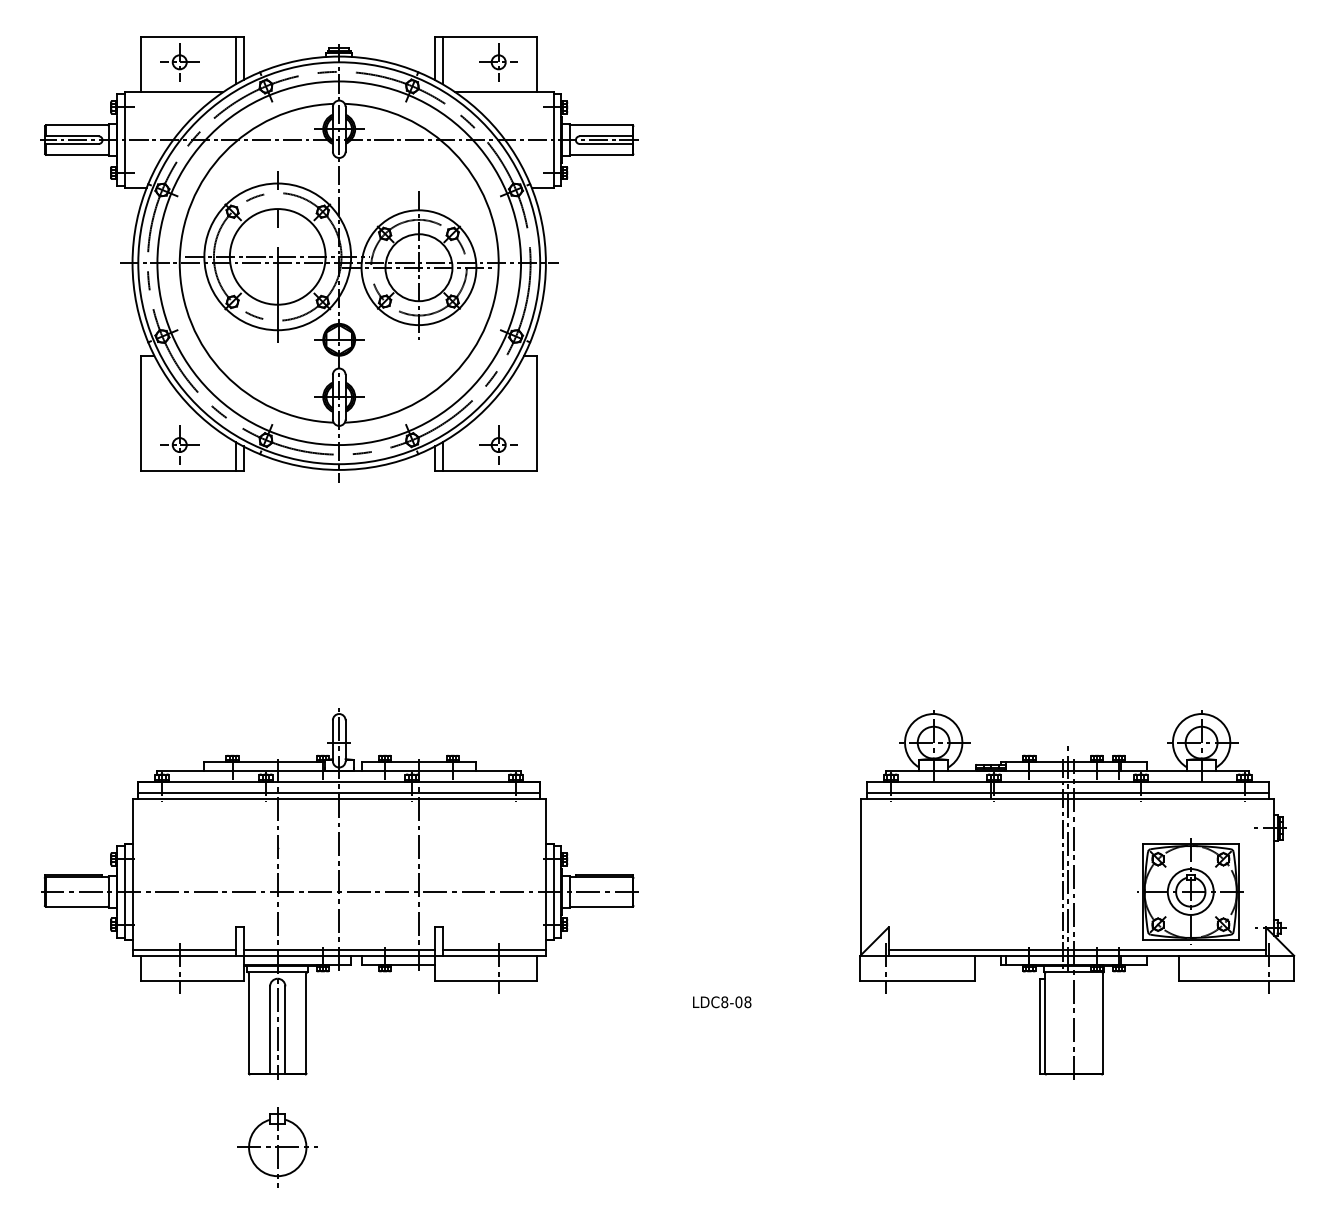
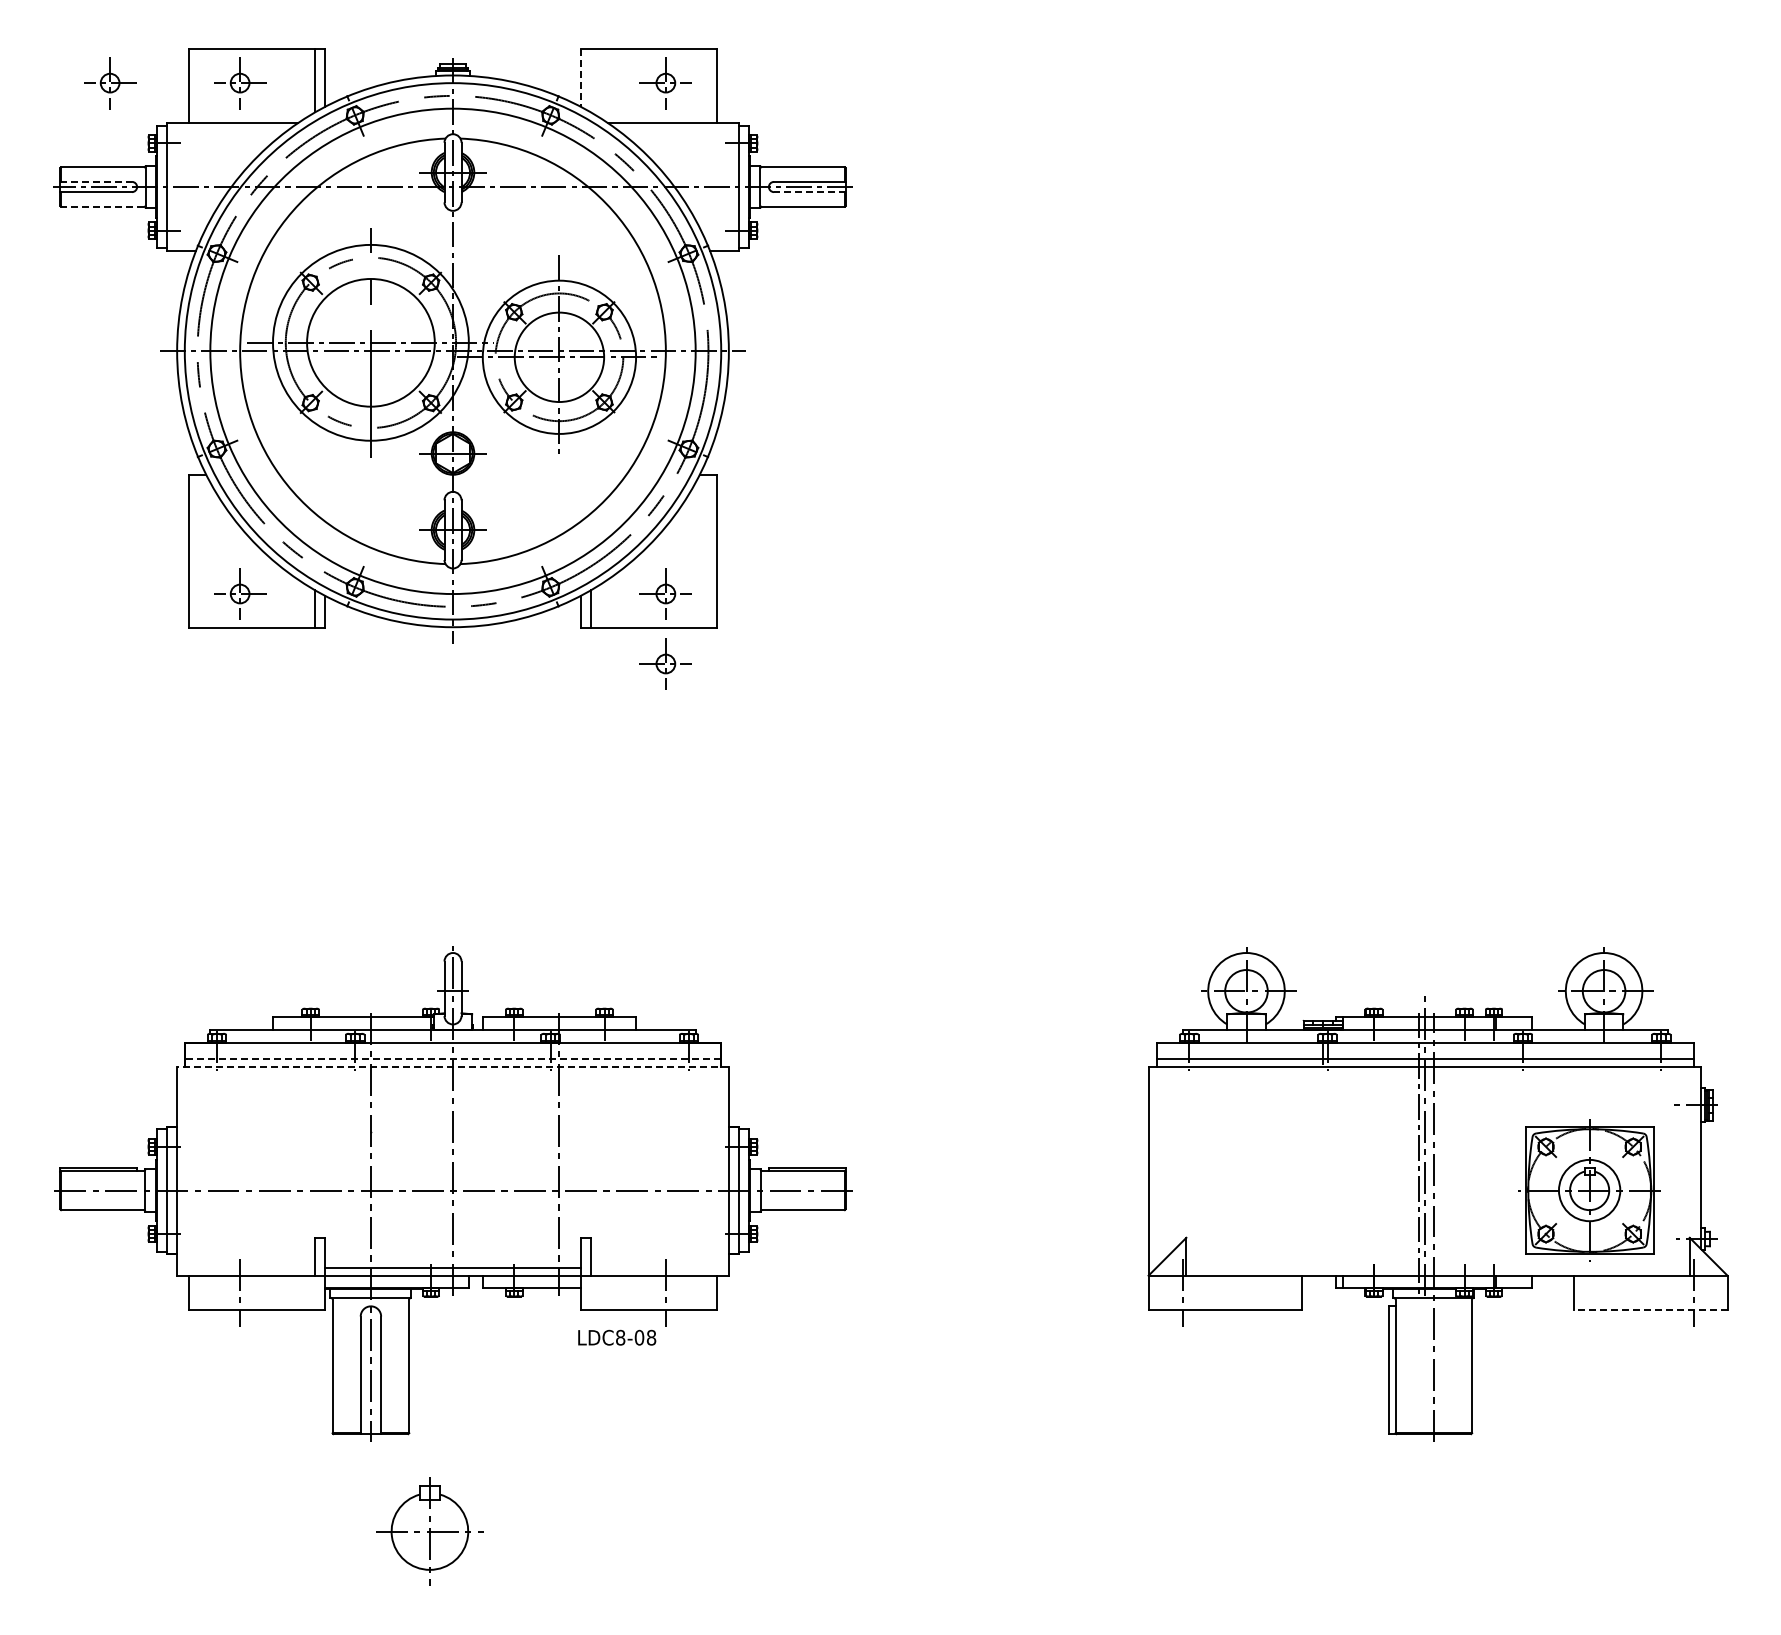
line: (434, 58) -> (580, 77), solid -> dashed
line: (442, 60) -> (590, 80), removed
part: (82, 62) -> (110, 83), added
line: (72, 136) -> (96, 181), solid -> dashed
line: (606, 144) -> (809, 192), solid -> dashed
line: (76, 154) -> (102, 206), solid -> dashed
part: (498, 497) -> (665, 663), added
line: (338, 793) -> (452, 1058), solid -> dashed
line: (339, 799) -> (453, 1067), solid -> dashed
line: (184, 950) -> (246, 1268), removed
line: (493, 950) -> (659, 1268), removed
line: (1076, 950) -> (1437, 1268), removed
line: (1236, 981) -> (1650, 1309), solid -> dashed
text: (722, 1002) -> (617, 1337), moved
part: (277, 1147) -> (429, 1531), moved

